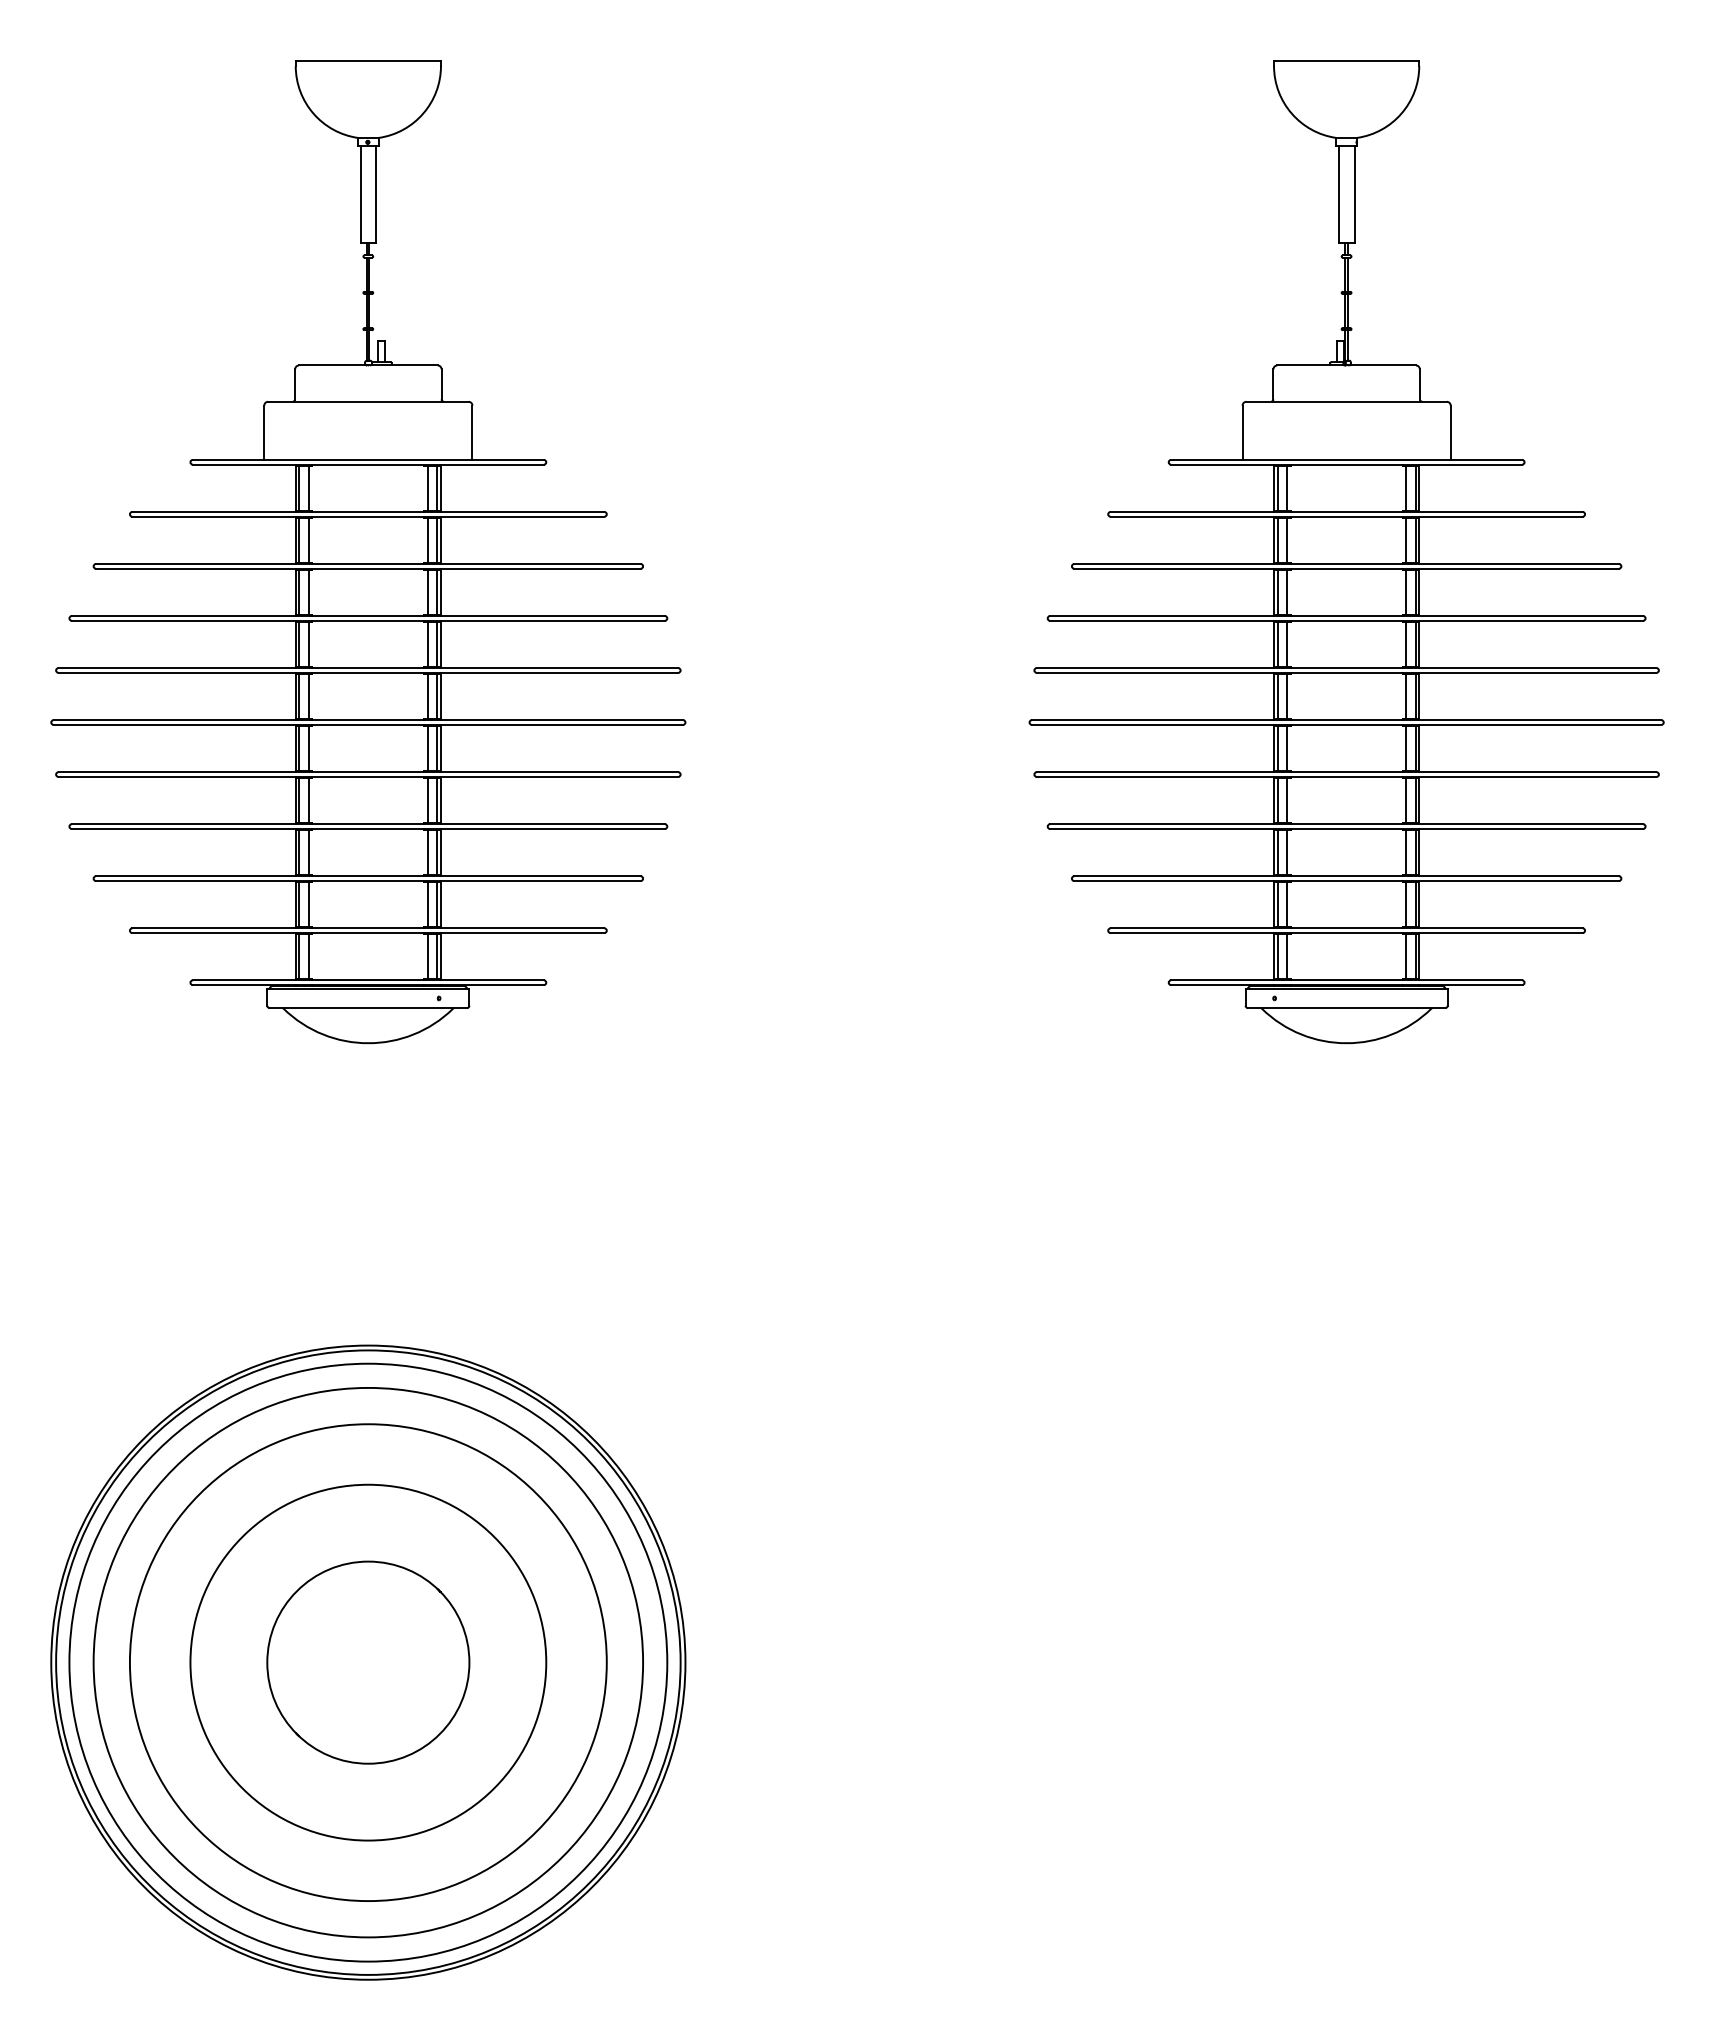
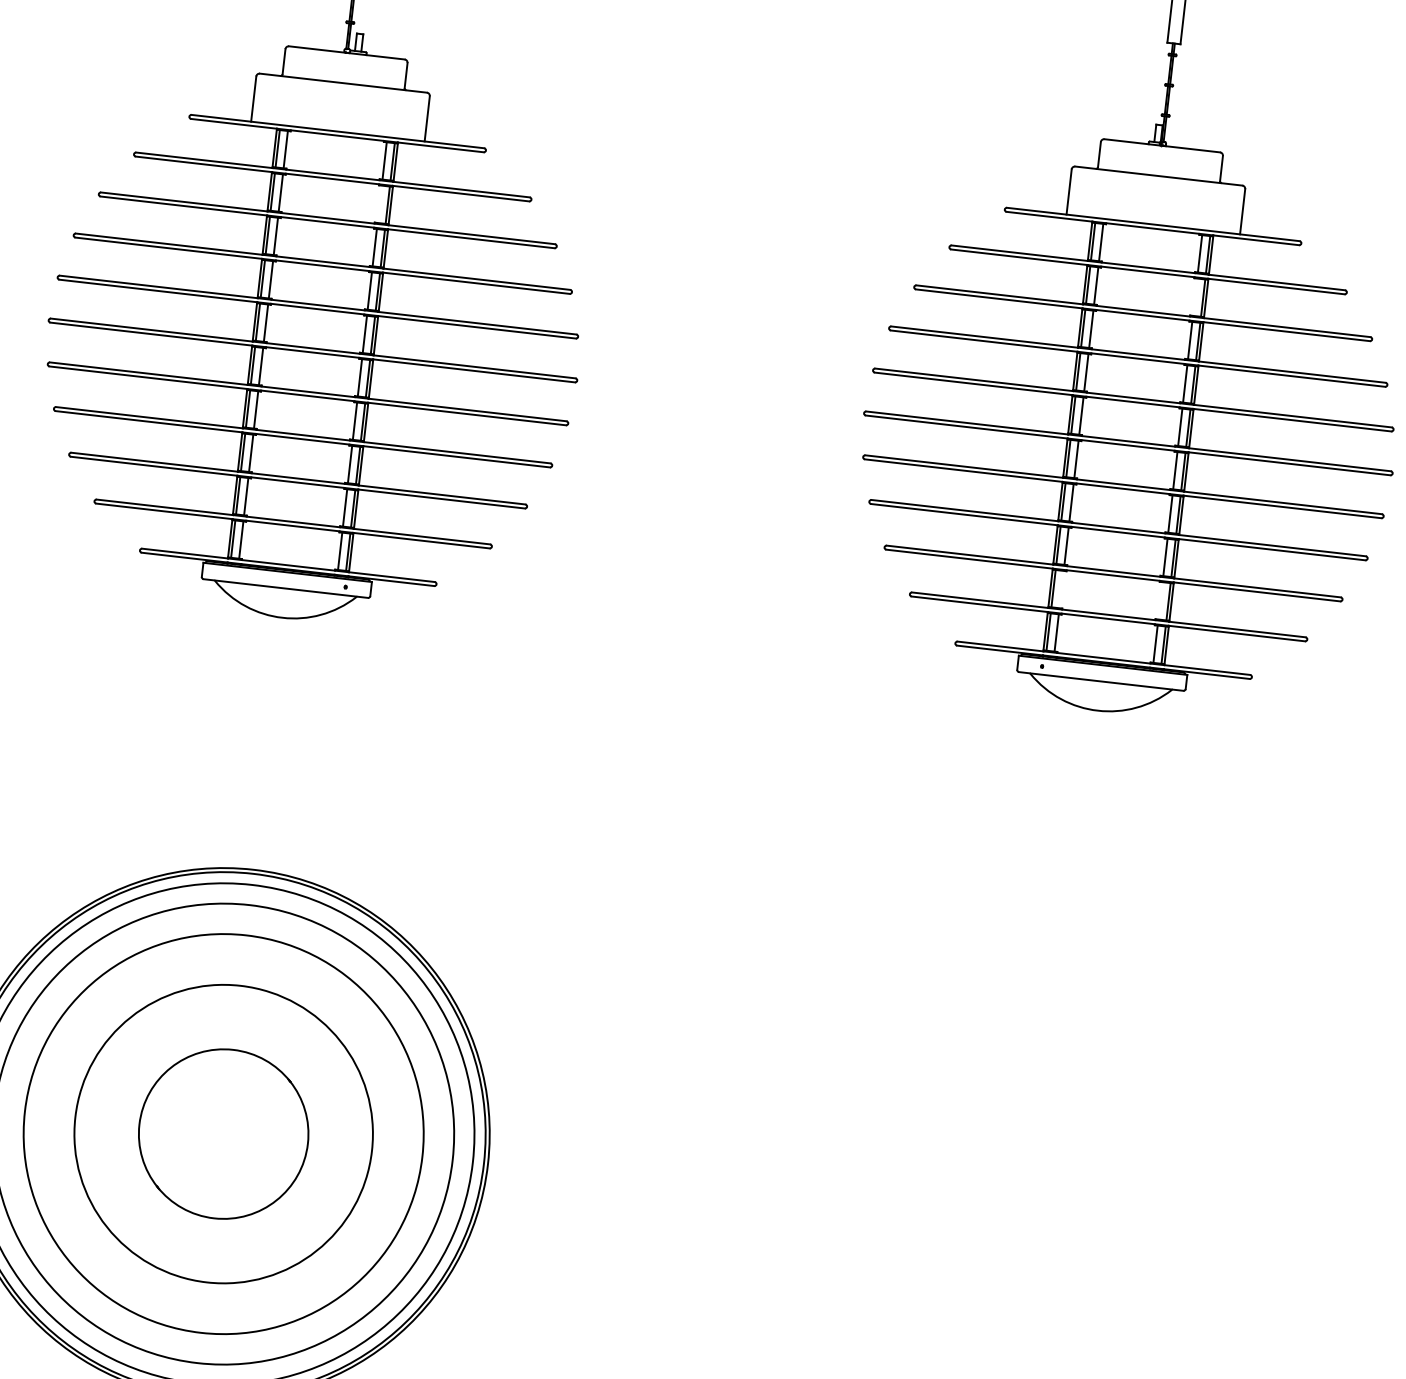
line: (427, 539) -> (379, 203), removed
line: (1405, 539) -> (1194, 296), removed
line: (1287, 904) -> (1061, 589), removed
line: (1405, 904) -> (1160, 600), removed

